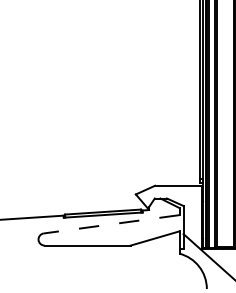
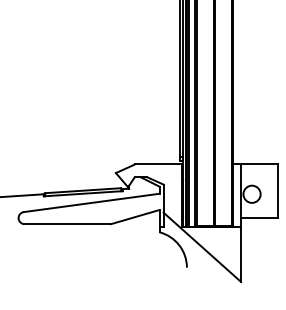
line: (111, 224) -> (91, 203), dashed -> solid

